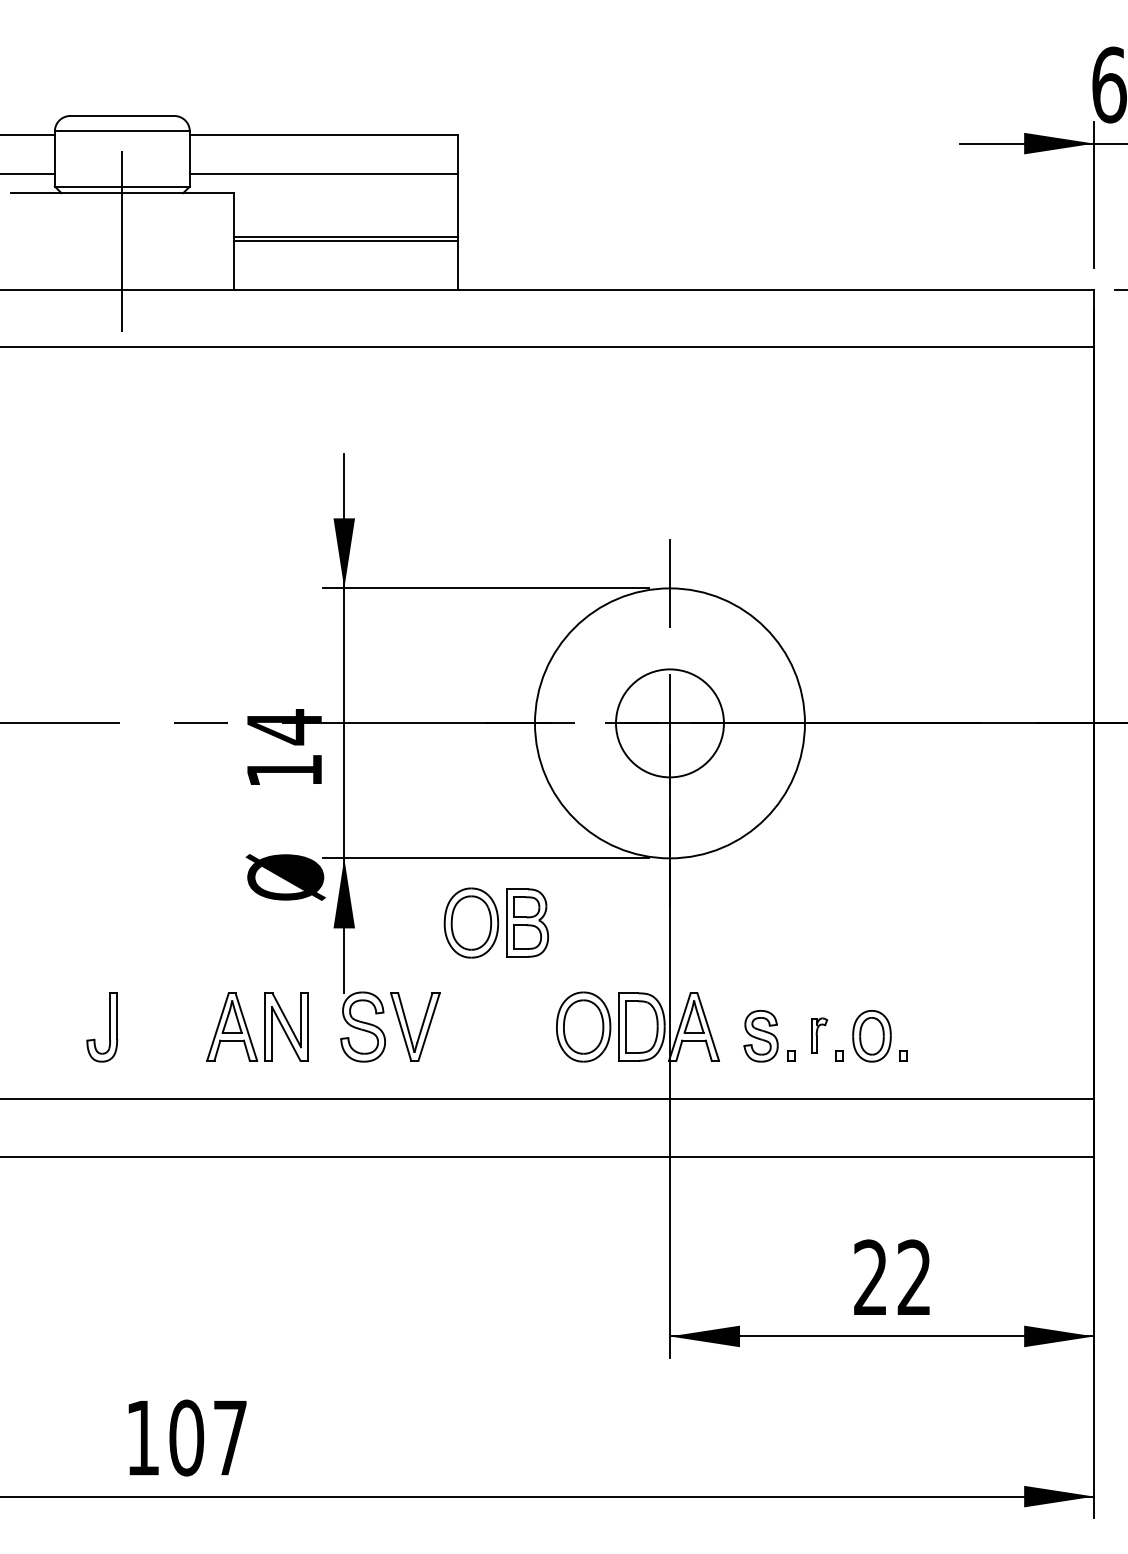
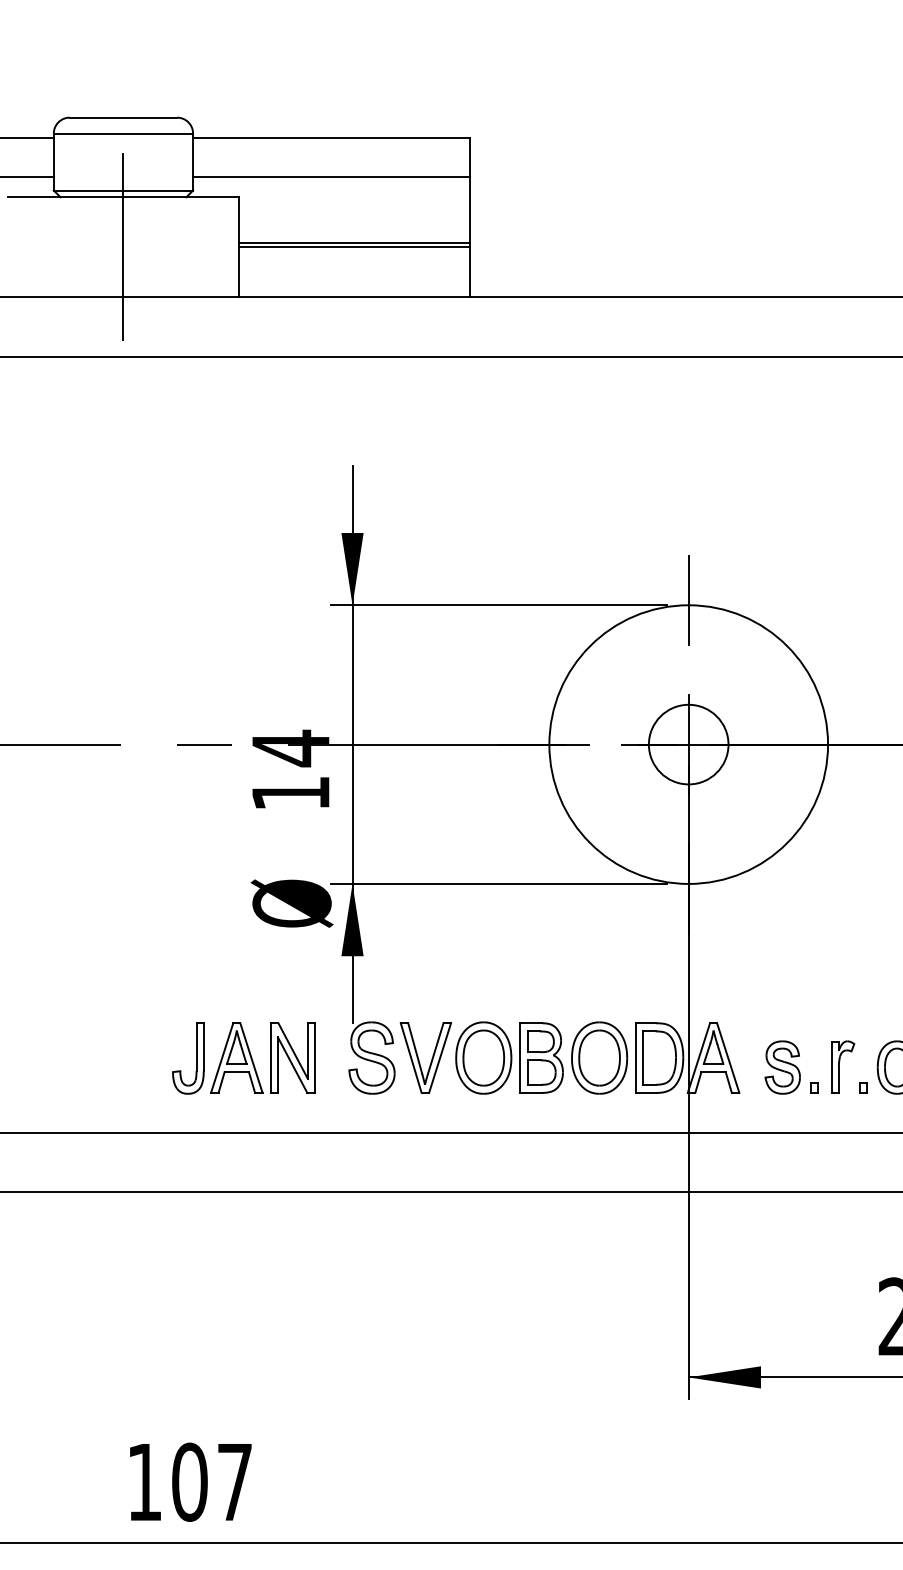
circle: (669, 722) -> (688, 743), size x0.71
part: (495, 922) -> (508, 1057), moved
part: (109, 1027) -> (195, 1058), moved
part: (819, 1035) -> (843, 1066), size x1.43

